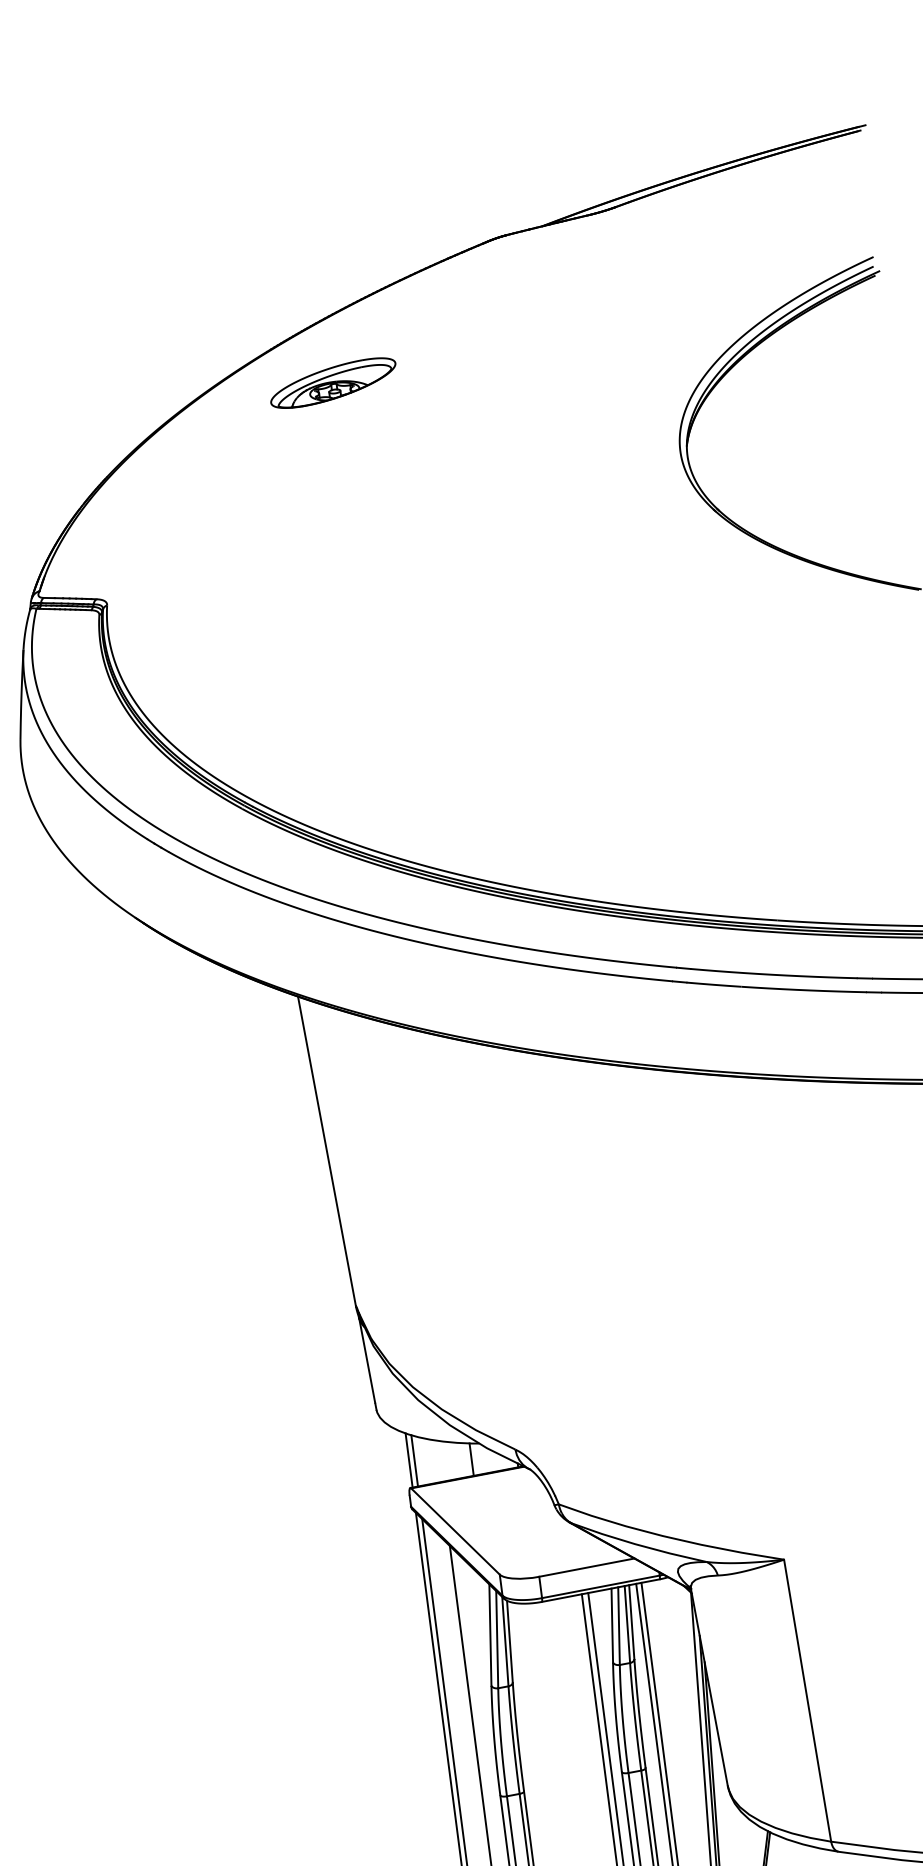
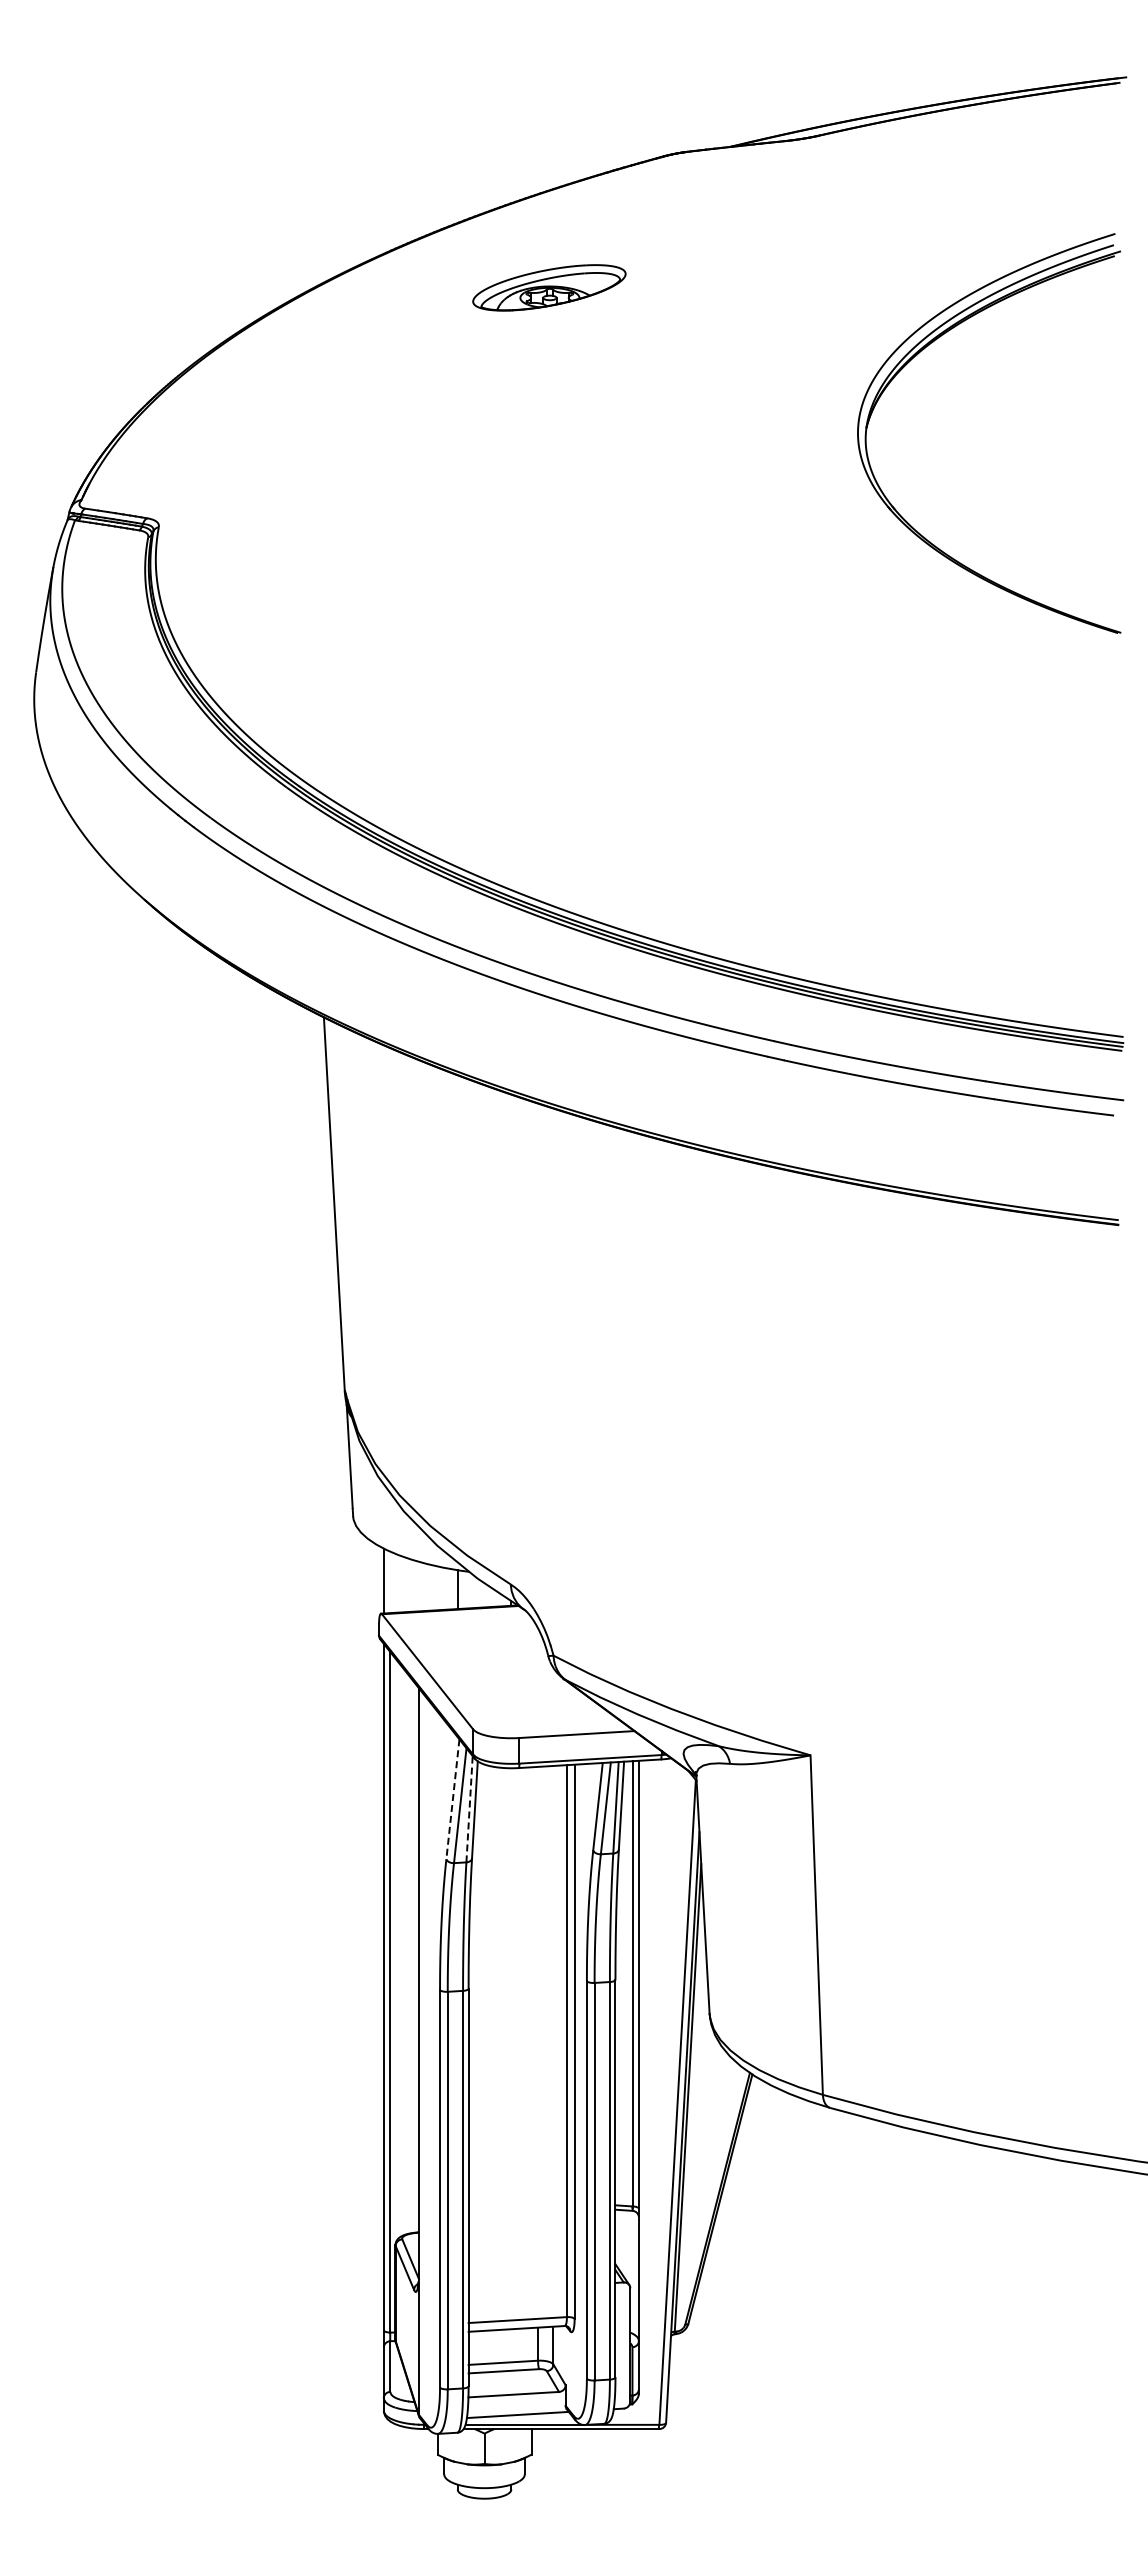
part: (333, 382) -> (549, 287), moved
line: (414, 1460) -> (390, 1582), removed
line: (490, 1635) -> (452, 1799), solid -> dashed
line: (505, 1641) -> (469, 1808), solid -> dashed

